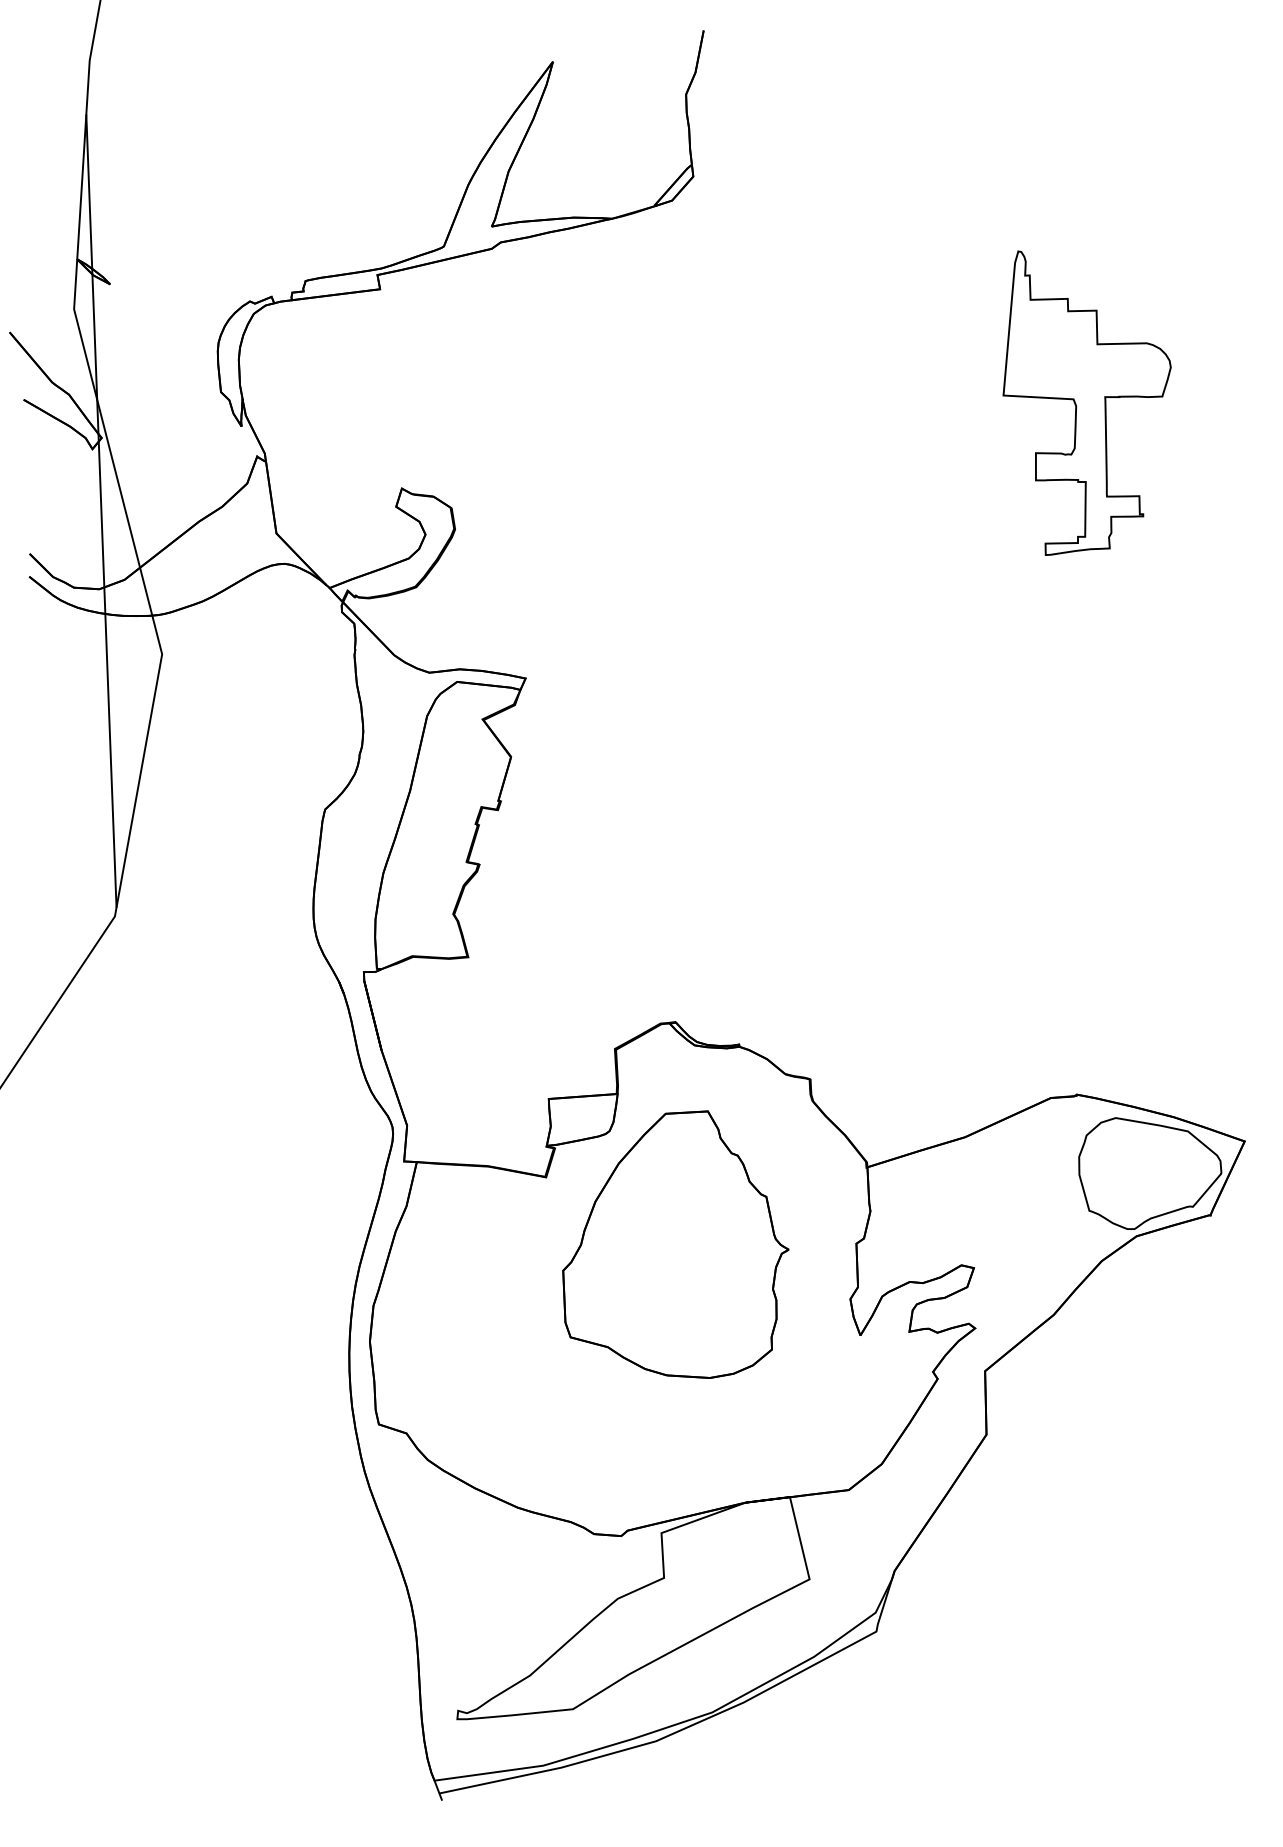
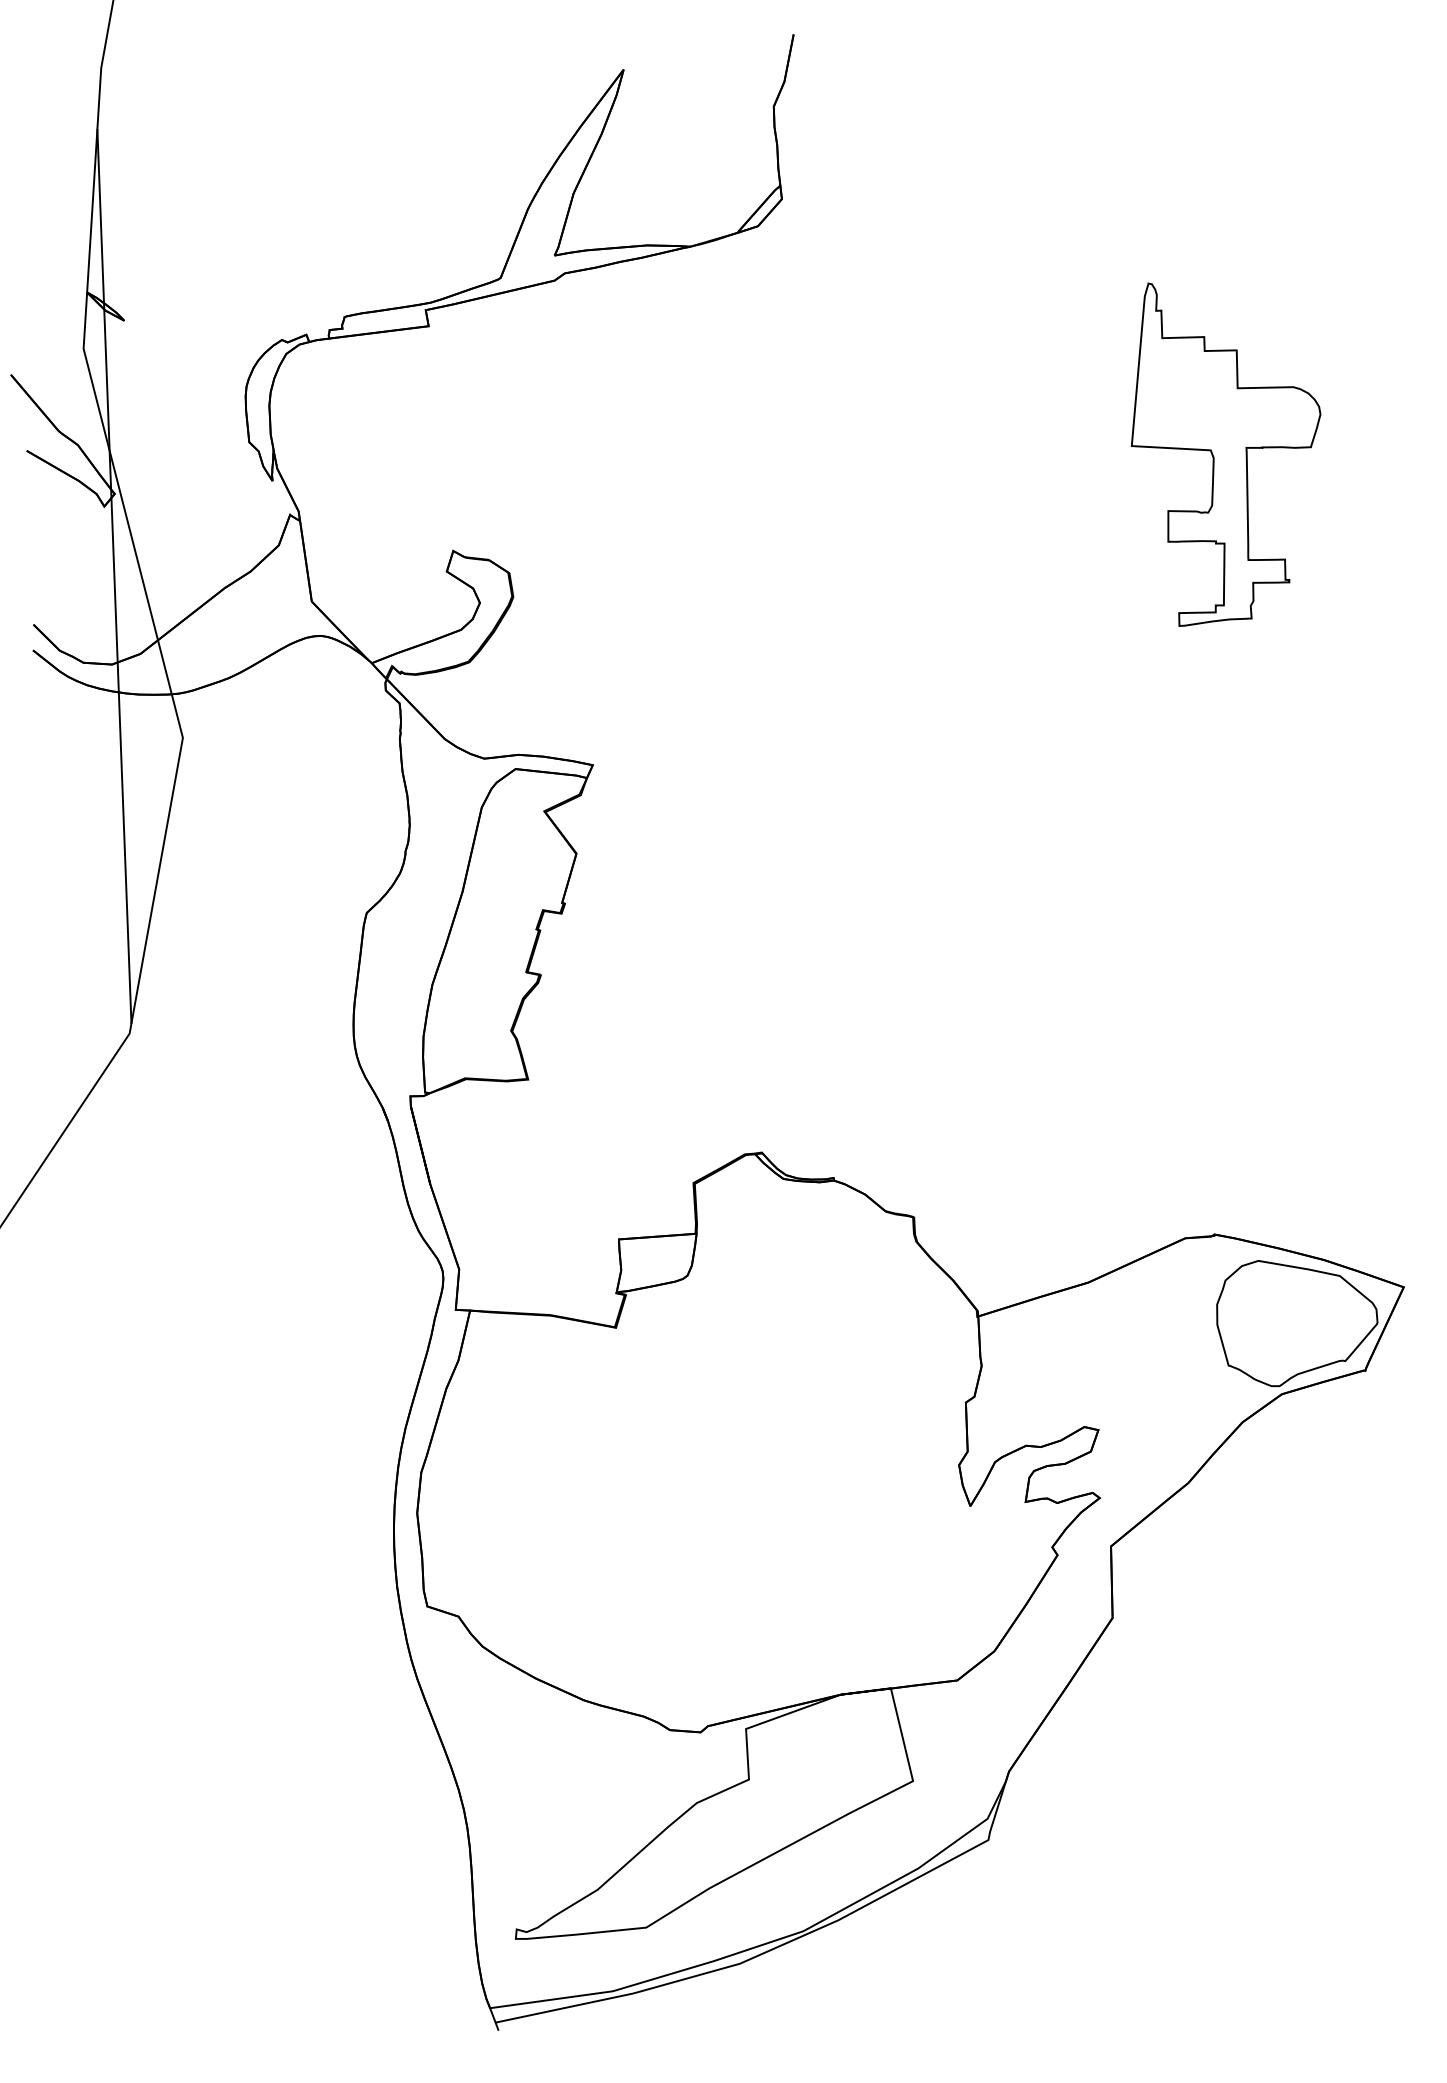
part: (676, 1244) -> (762, 1403), removed

